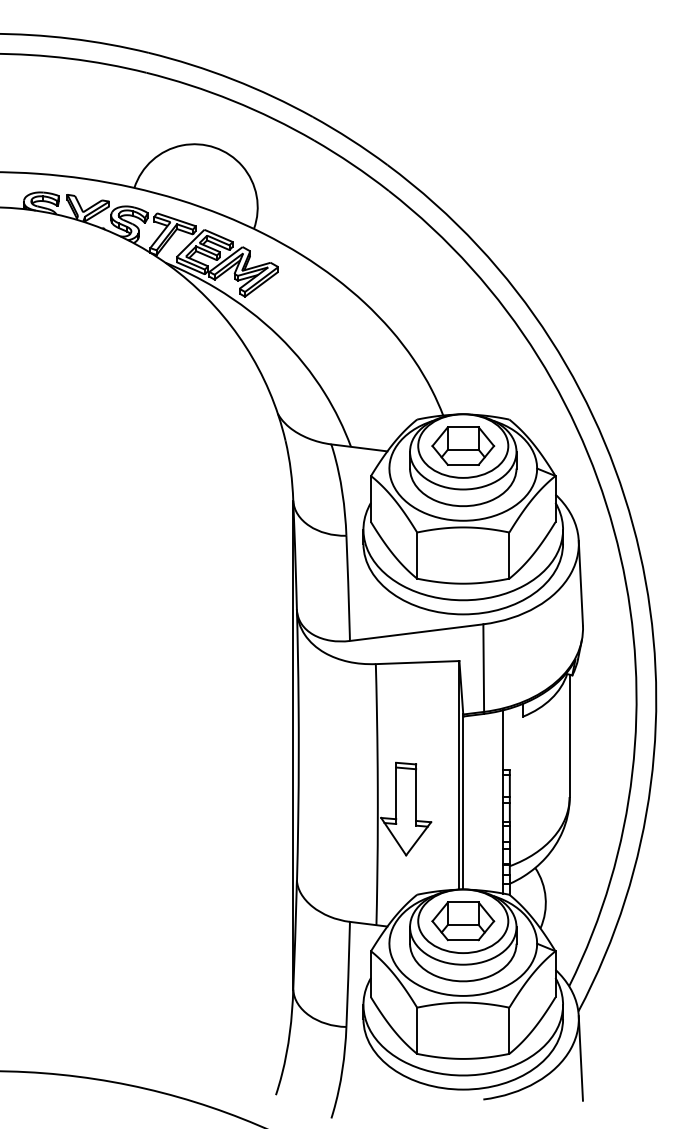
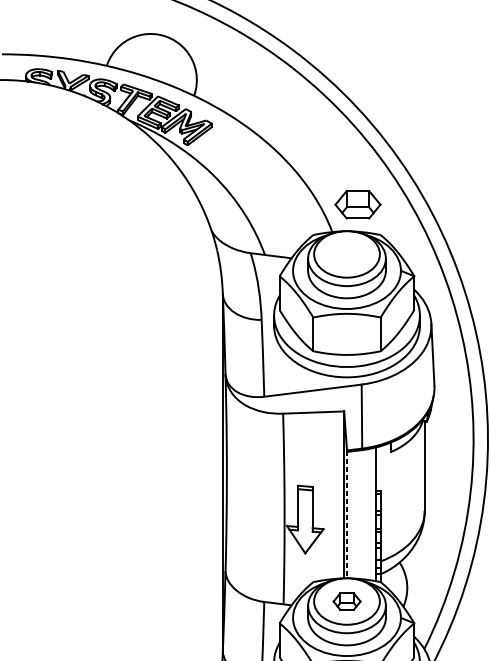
part: (463, 445) -> (358, 204), moved
line: (463, 802) -> (347, 514), solid -> dashed
part: (463, 921) -> (347, 601), size x0.6

